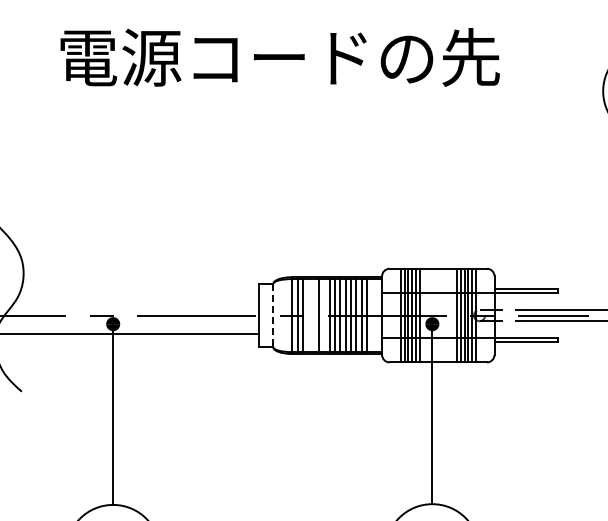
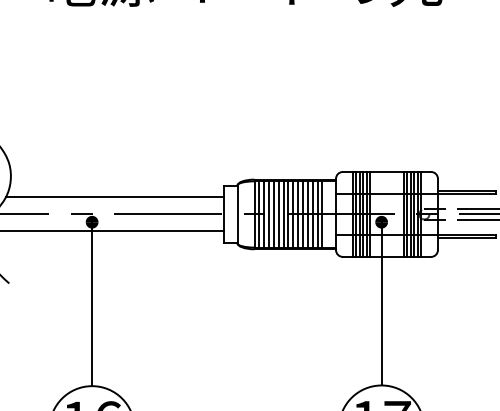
line: (138, 296) -> (115, 197), added
line: (273, 315) -> (237, 214), dashed -> solid
line: (308, 315) -> (269, 214), added
line: (313, 315) -> (273, 214), added
line: (324, 315) -> (283, 214), added

